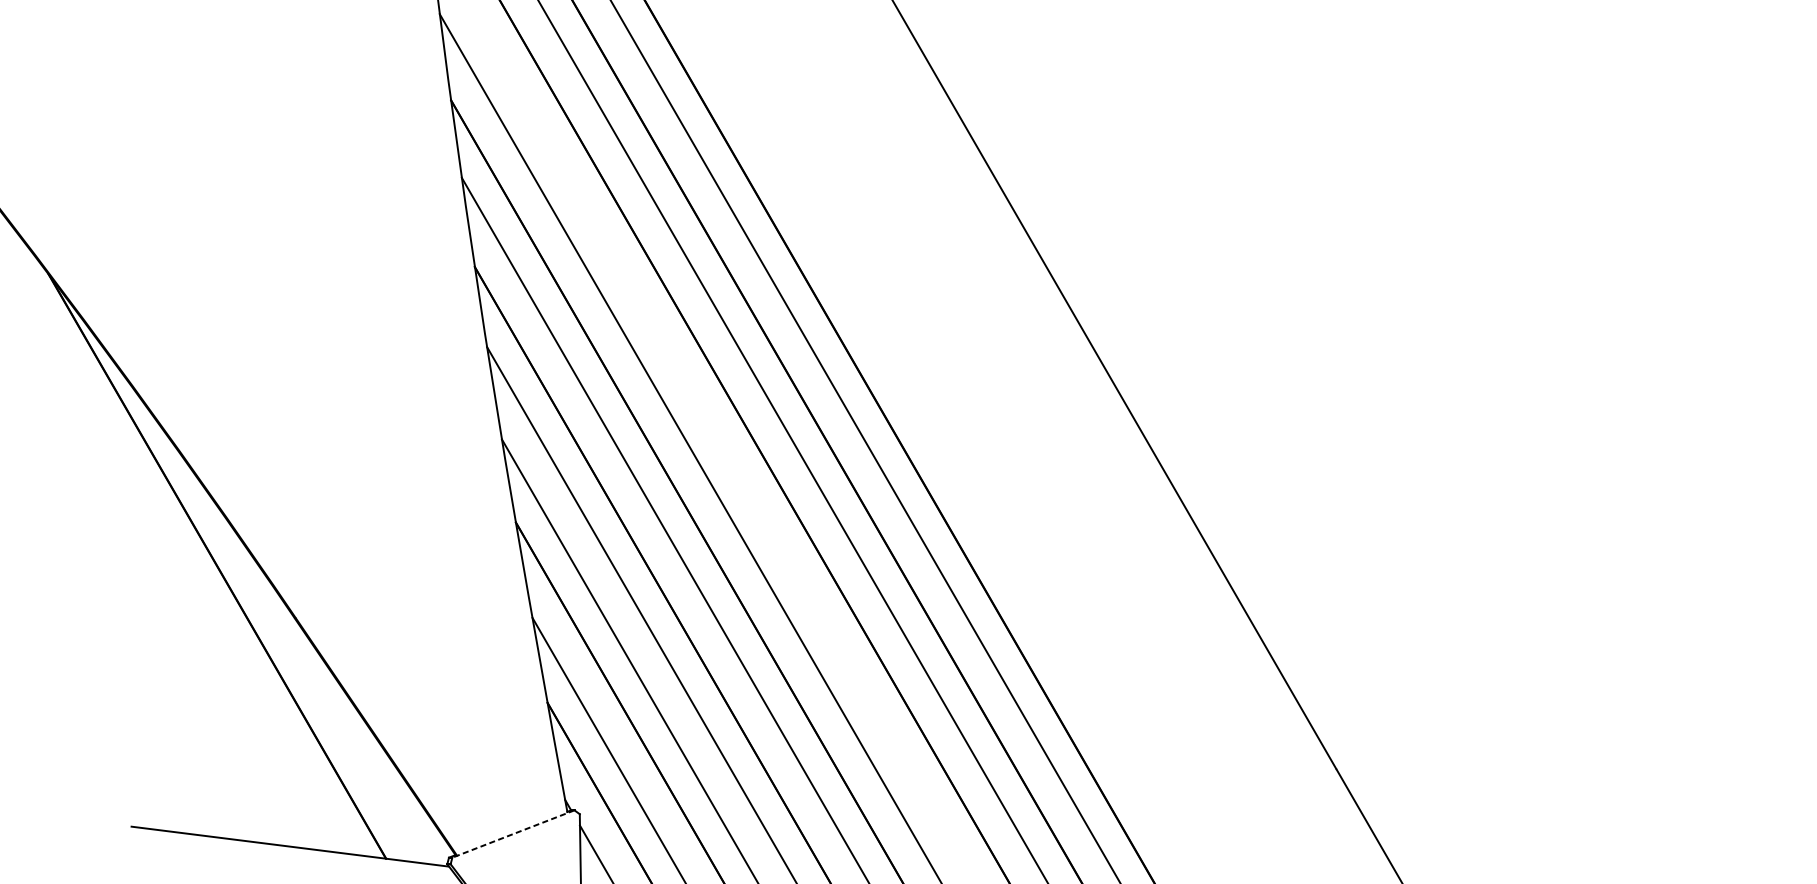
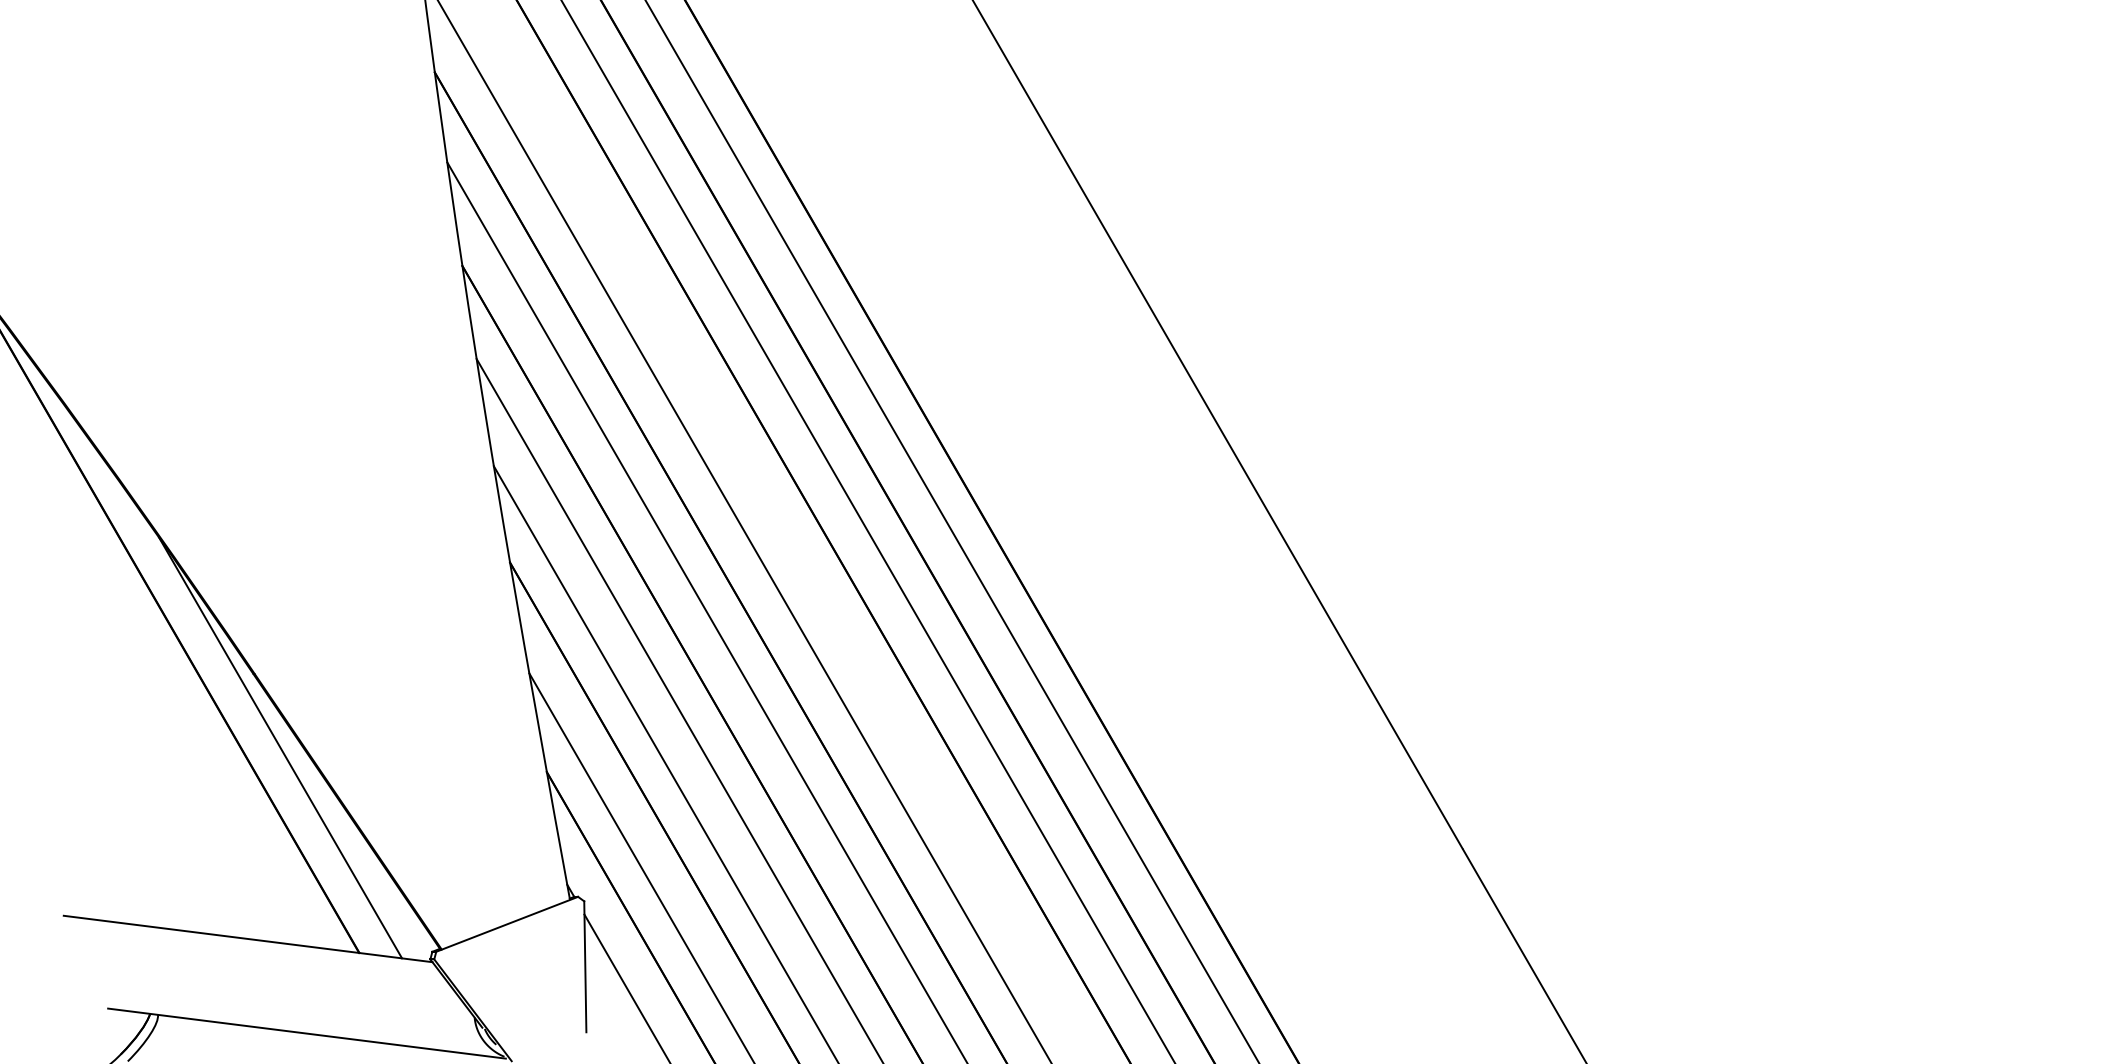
line: (318, 681) -> (280, 747), added
line: (512, 834) -> (506, 924), dashed -> solid

